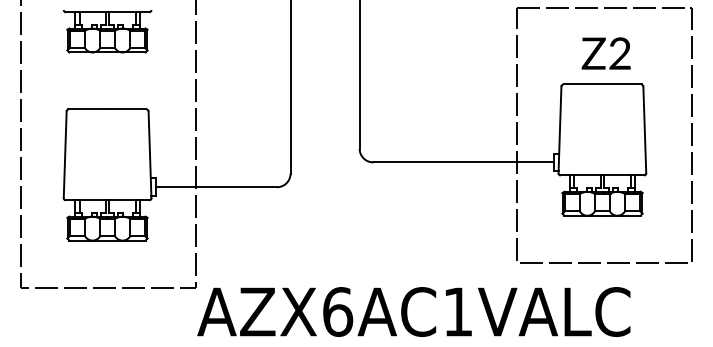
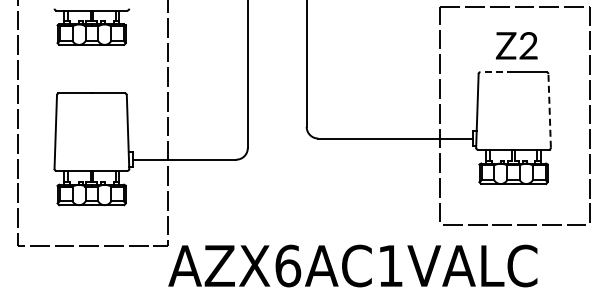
line: (583, 84) -> (497, 72), solid -> dashed
line: (644, 129) -> (549, 110), solid -> dashed

